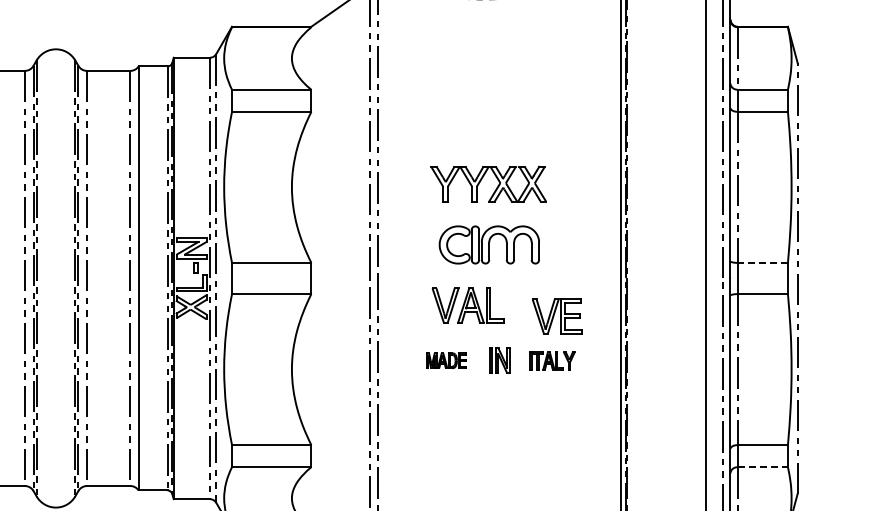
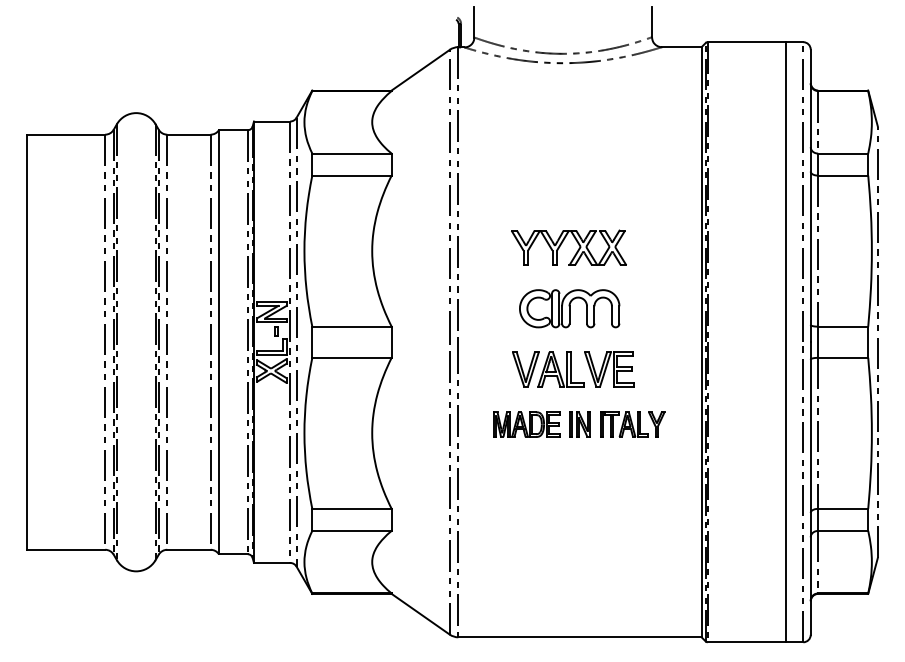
line: (762, 262) -> (842, 326), dashed -> solid
part: (557, 316) -> (609, 369), moved
part: (446, 360) -> (526, 424), size x1.67
part: (552, 360) -> (632, 424), size x1.43
line: (763, 466) -> (843, 530), dashed -> solid

